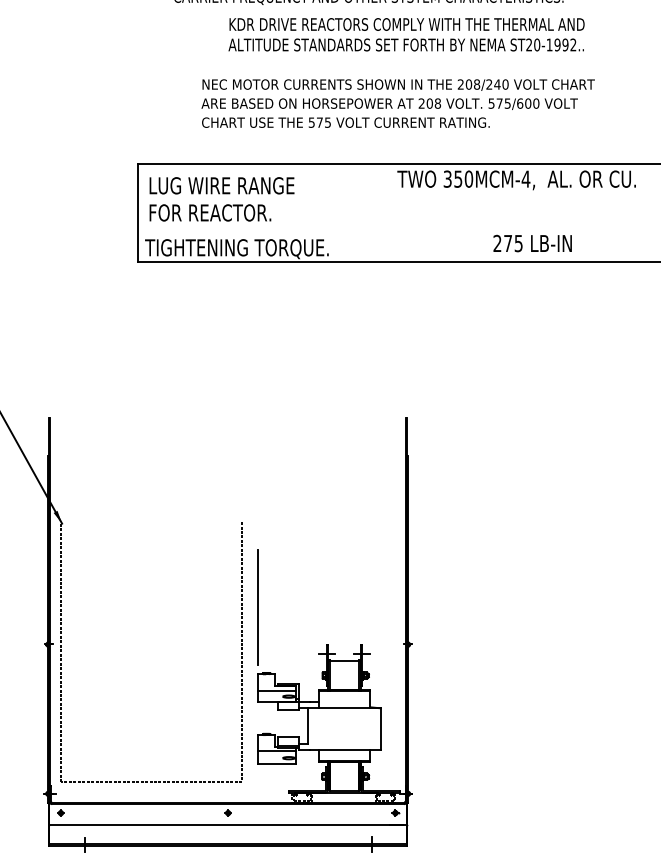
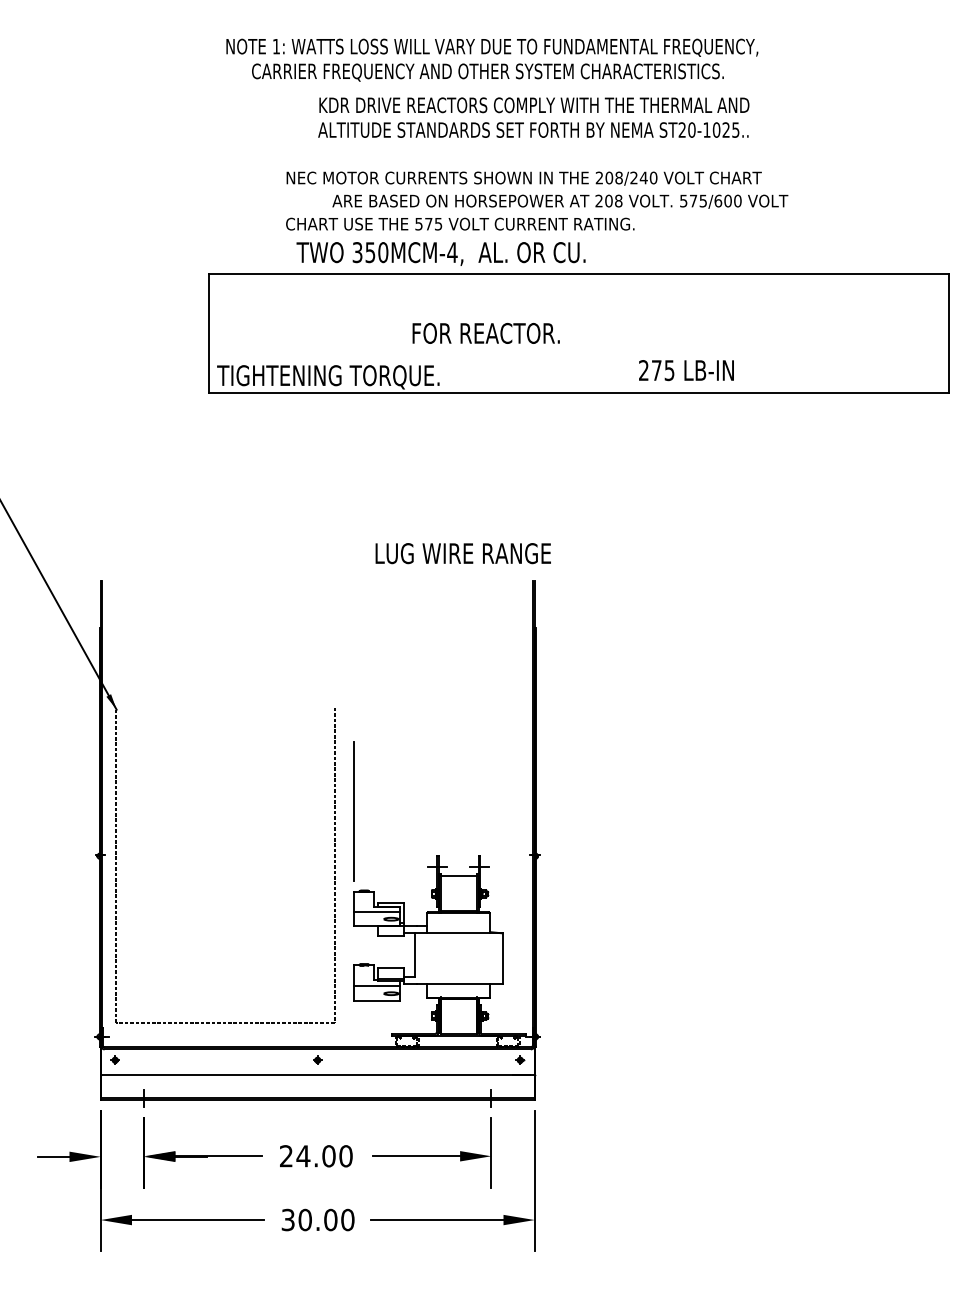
text: (564, 44) -> (725, 129), ST20-1992.. -> ST20-1025..
text: (389, 103) -> (560, 201), moved
text: (516, 179) -> (440, 253), moved
text: (221, 185) -> (462, 553), moved
text: (209, 212) -> (485, 333), moved

